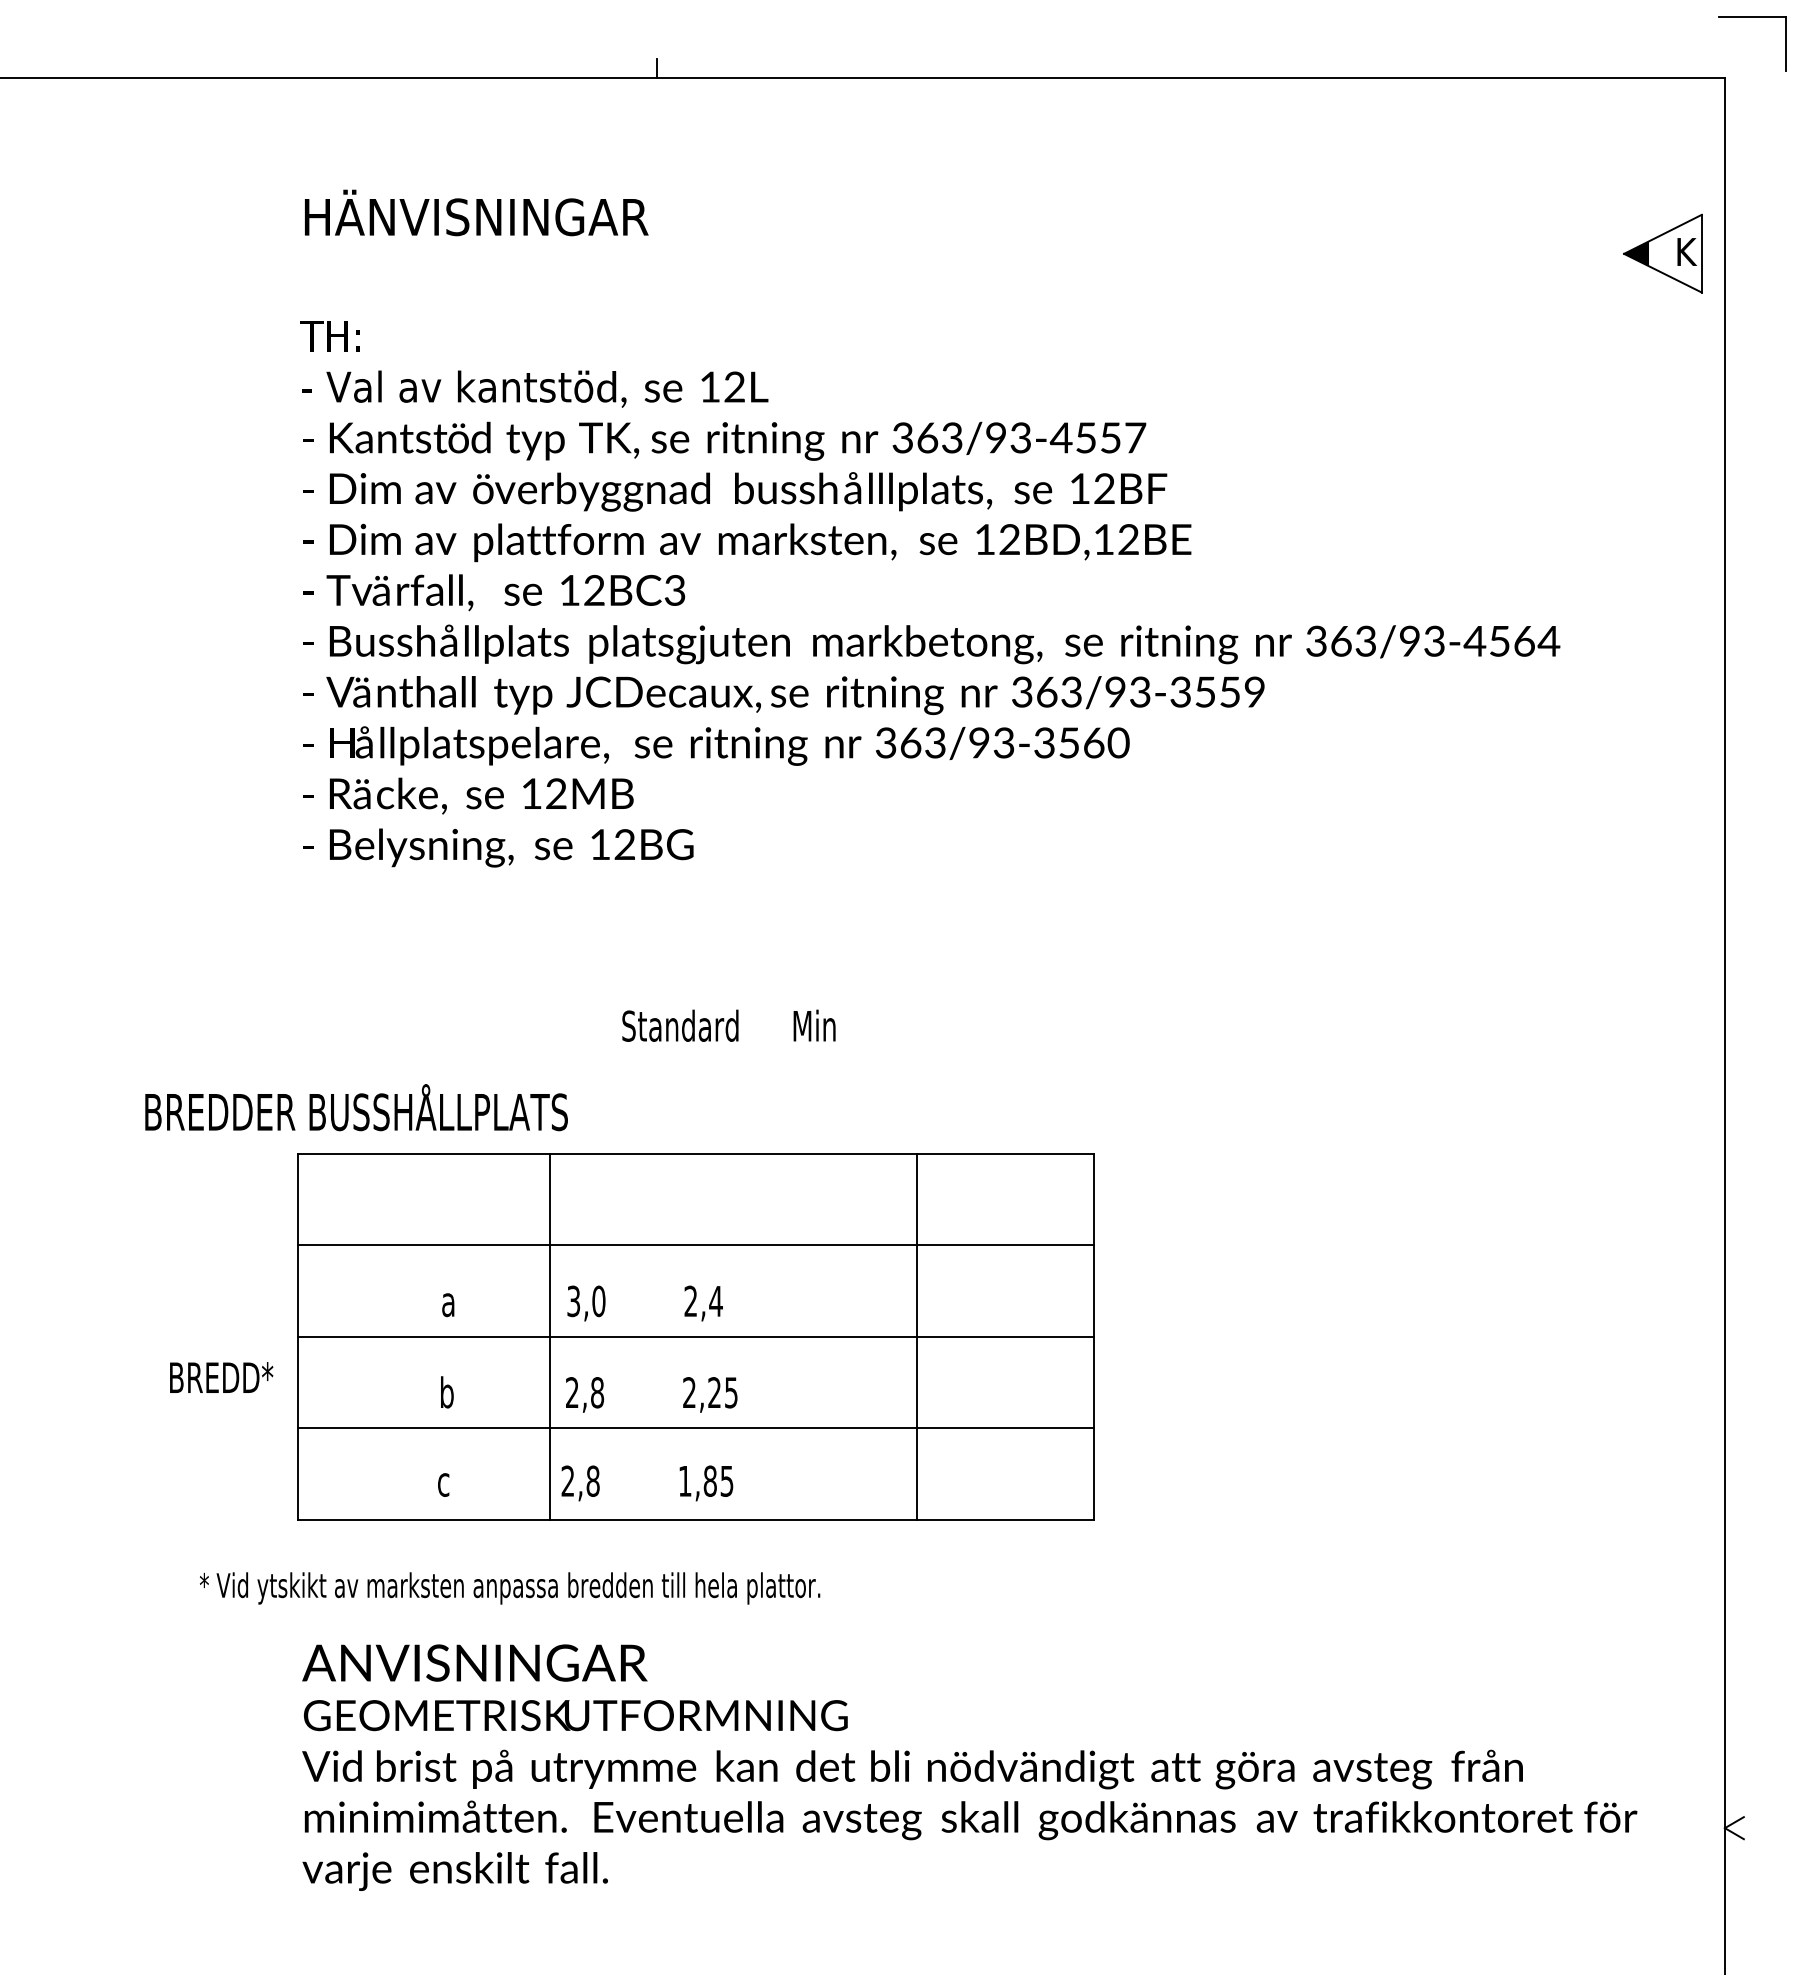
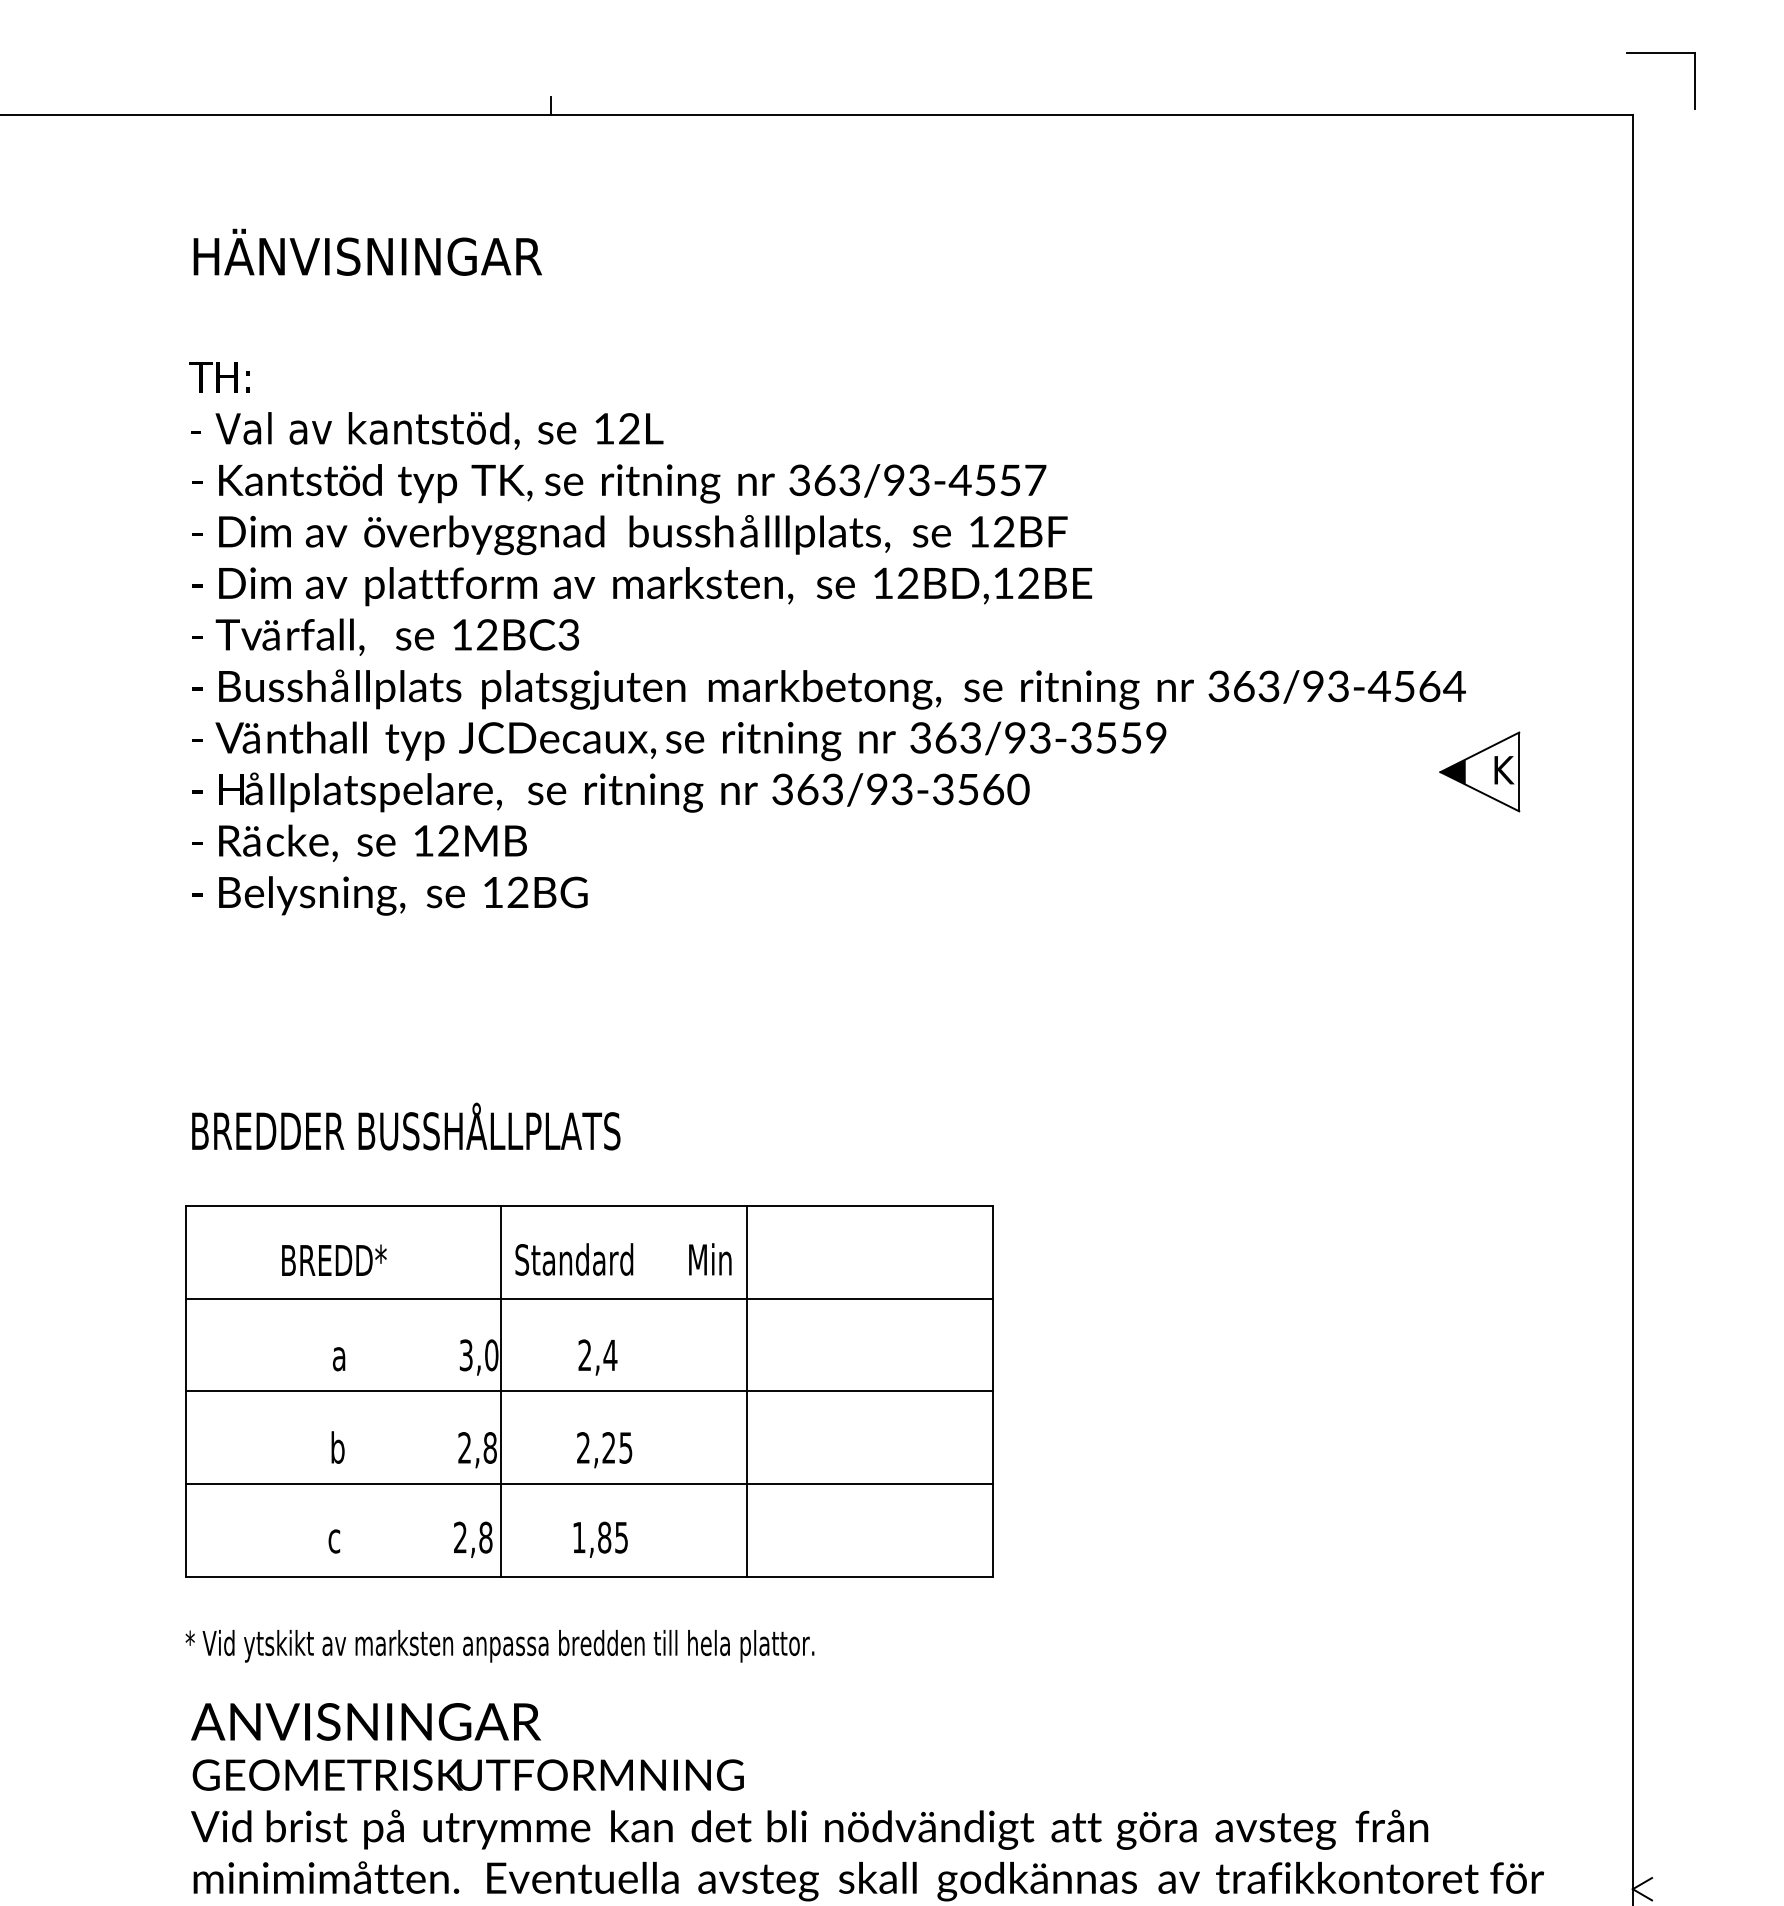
part: (1662, 253) -> (1479, 771), moved
text: (728, 1025) -> (623, 1259), moved
text: (356, 1107) -> (406, 1126), moved
line: (550, 1336) -> (501, 1390), moved
line: (917, 1336) -> (747, 1390), moved
text: (221, 1377) -> (334, 1260), moved
text: (510, 1588) -> (500, 1646), moved

